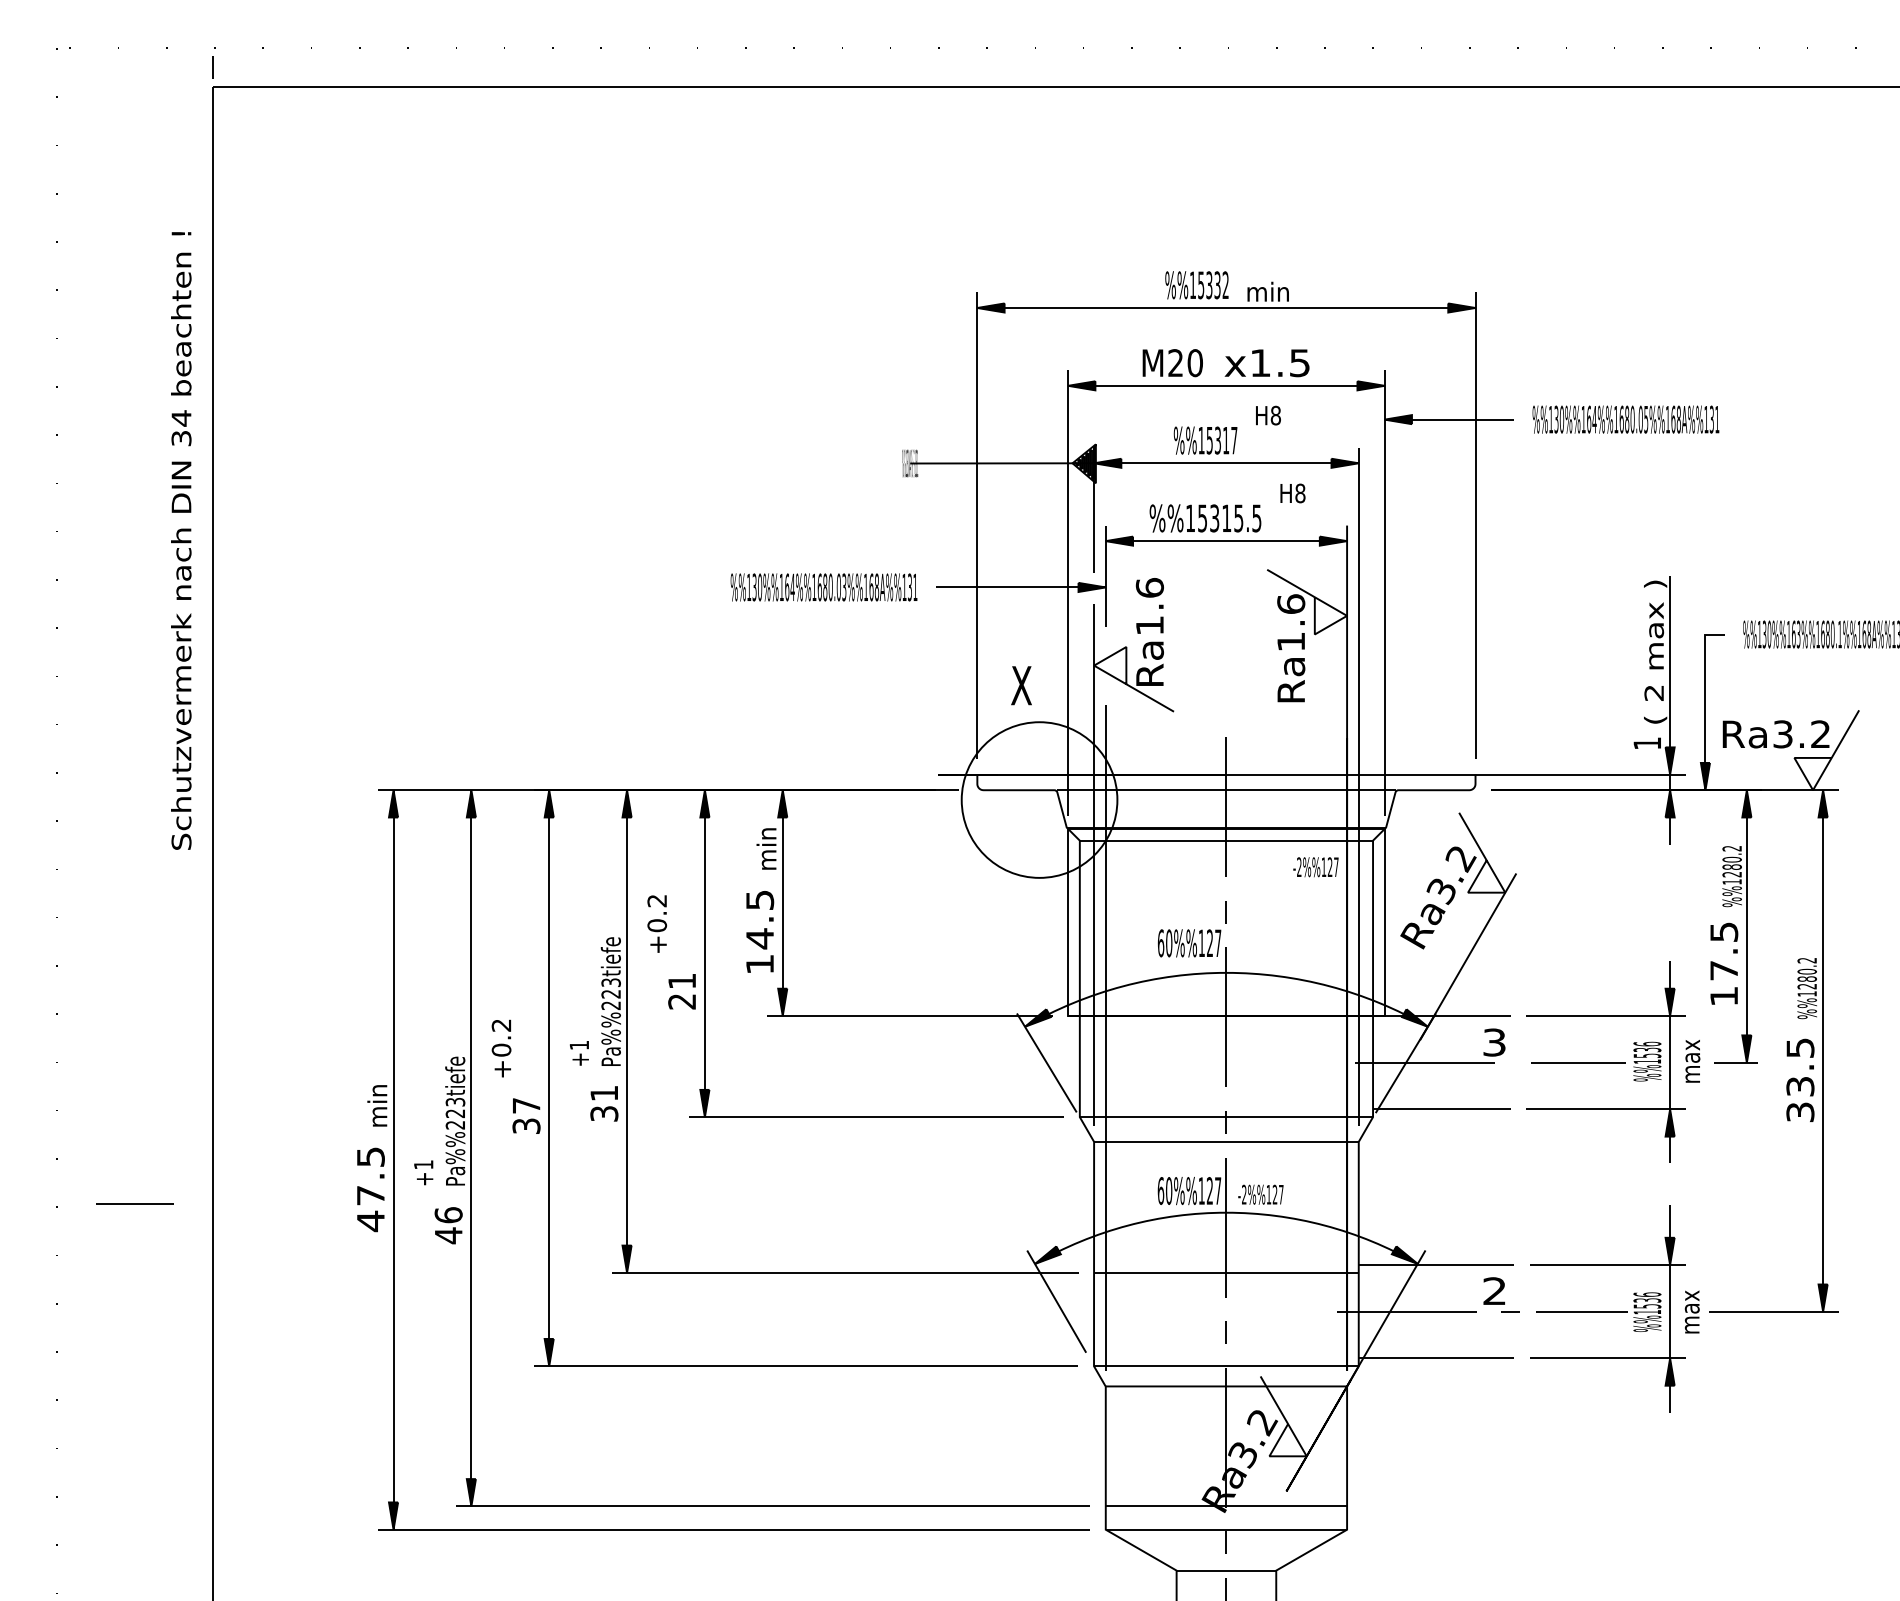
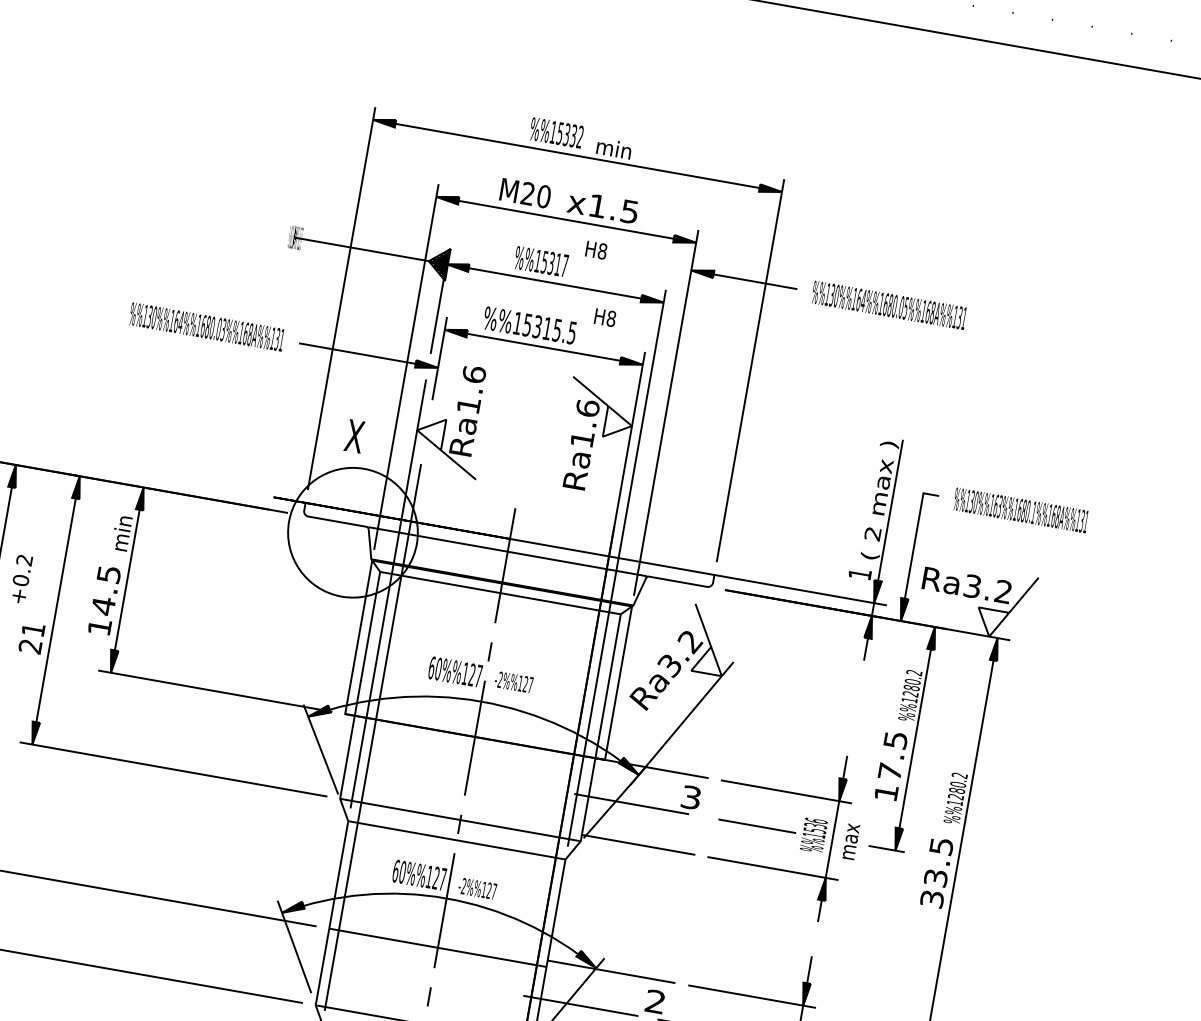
text: (1315, 867) -> (513, 682), moved

